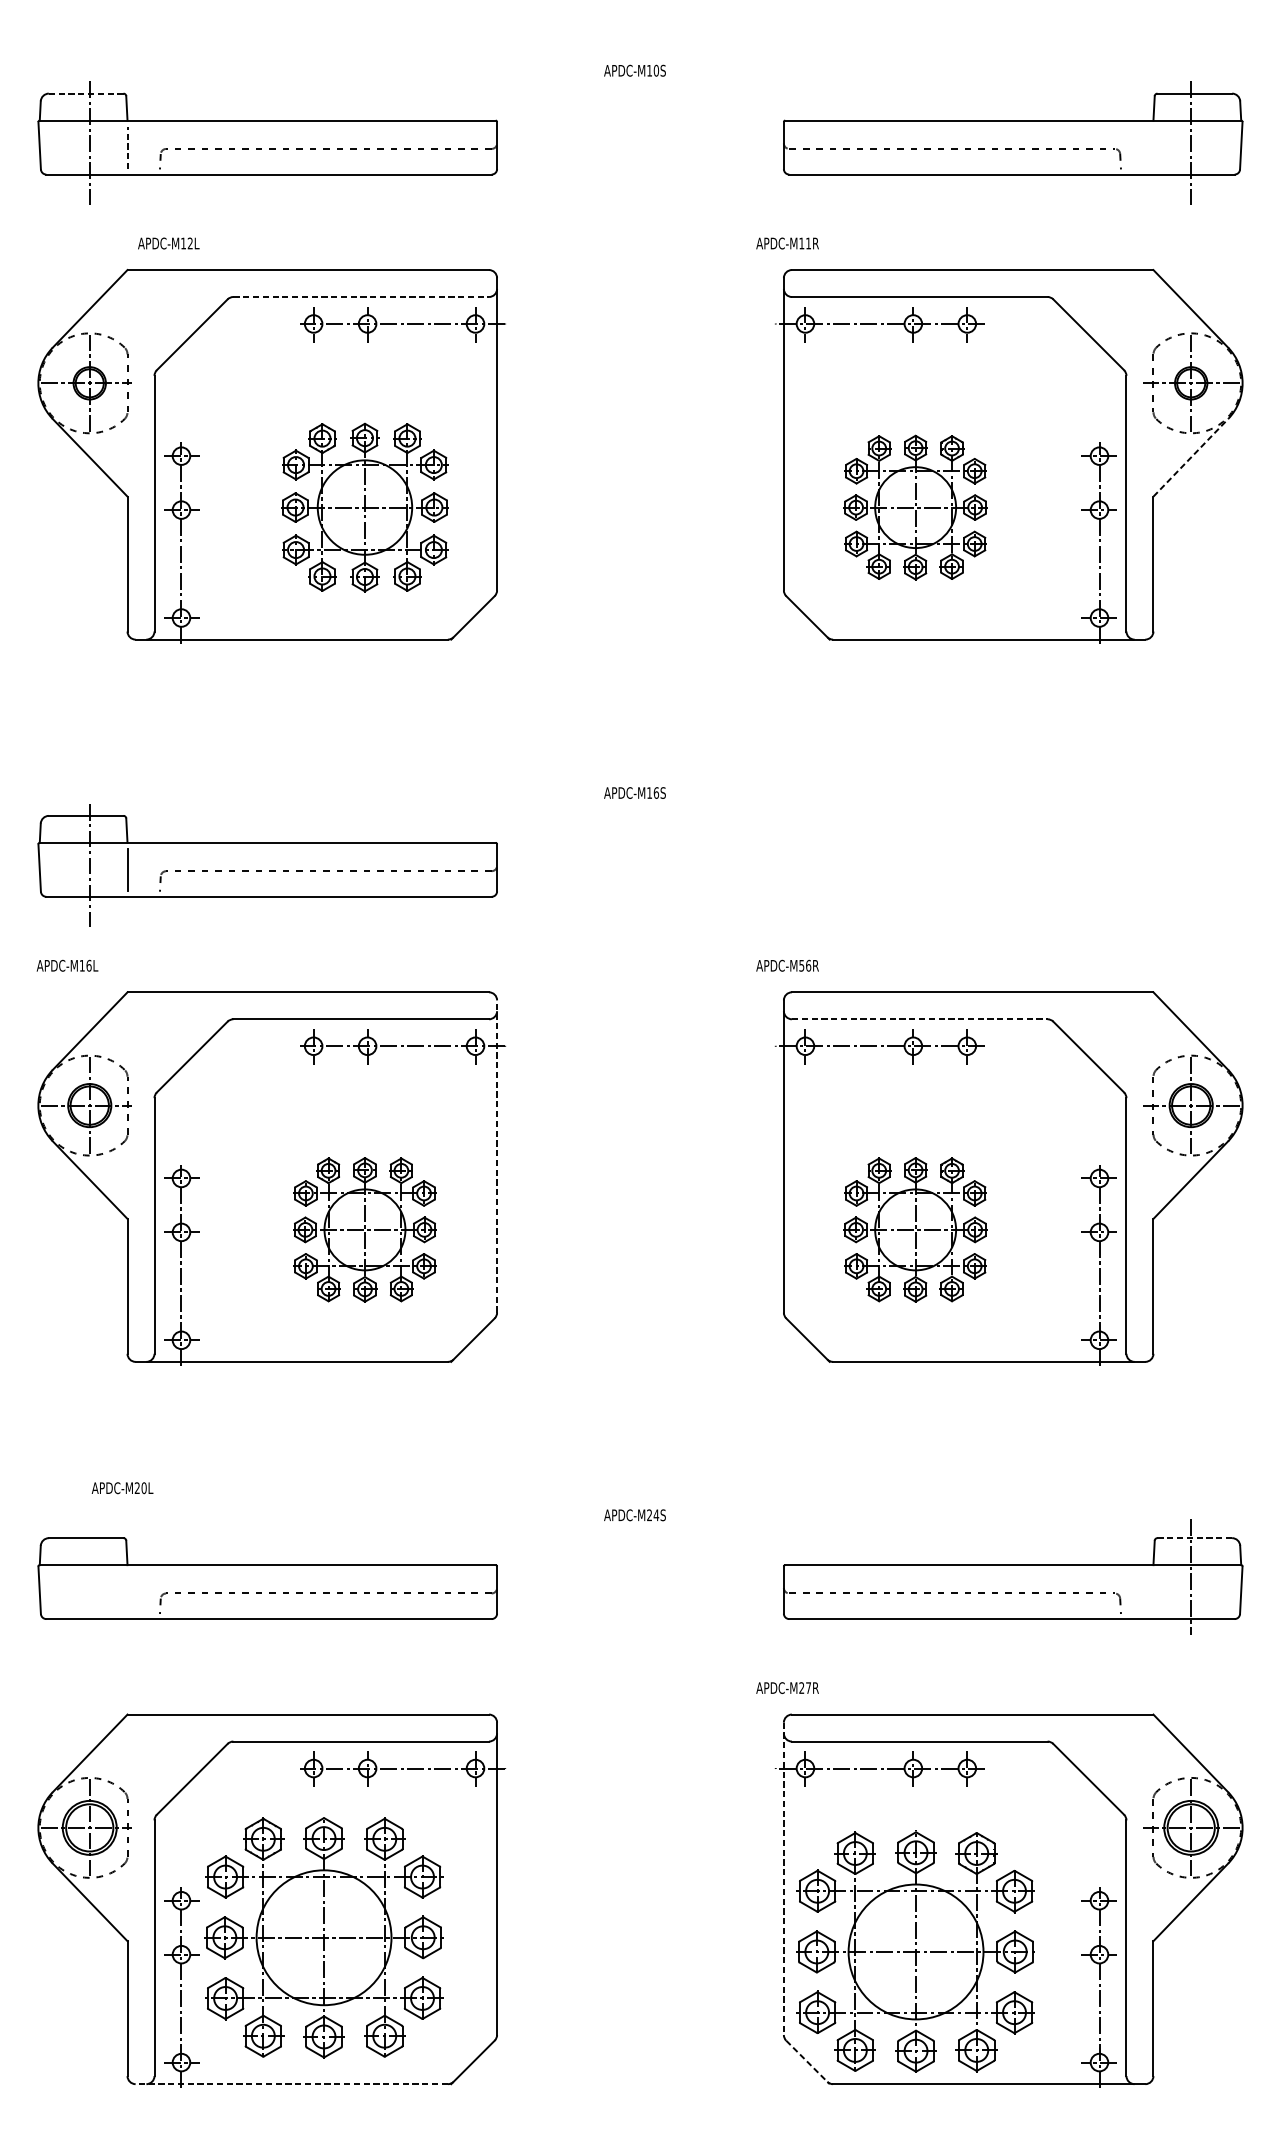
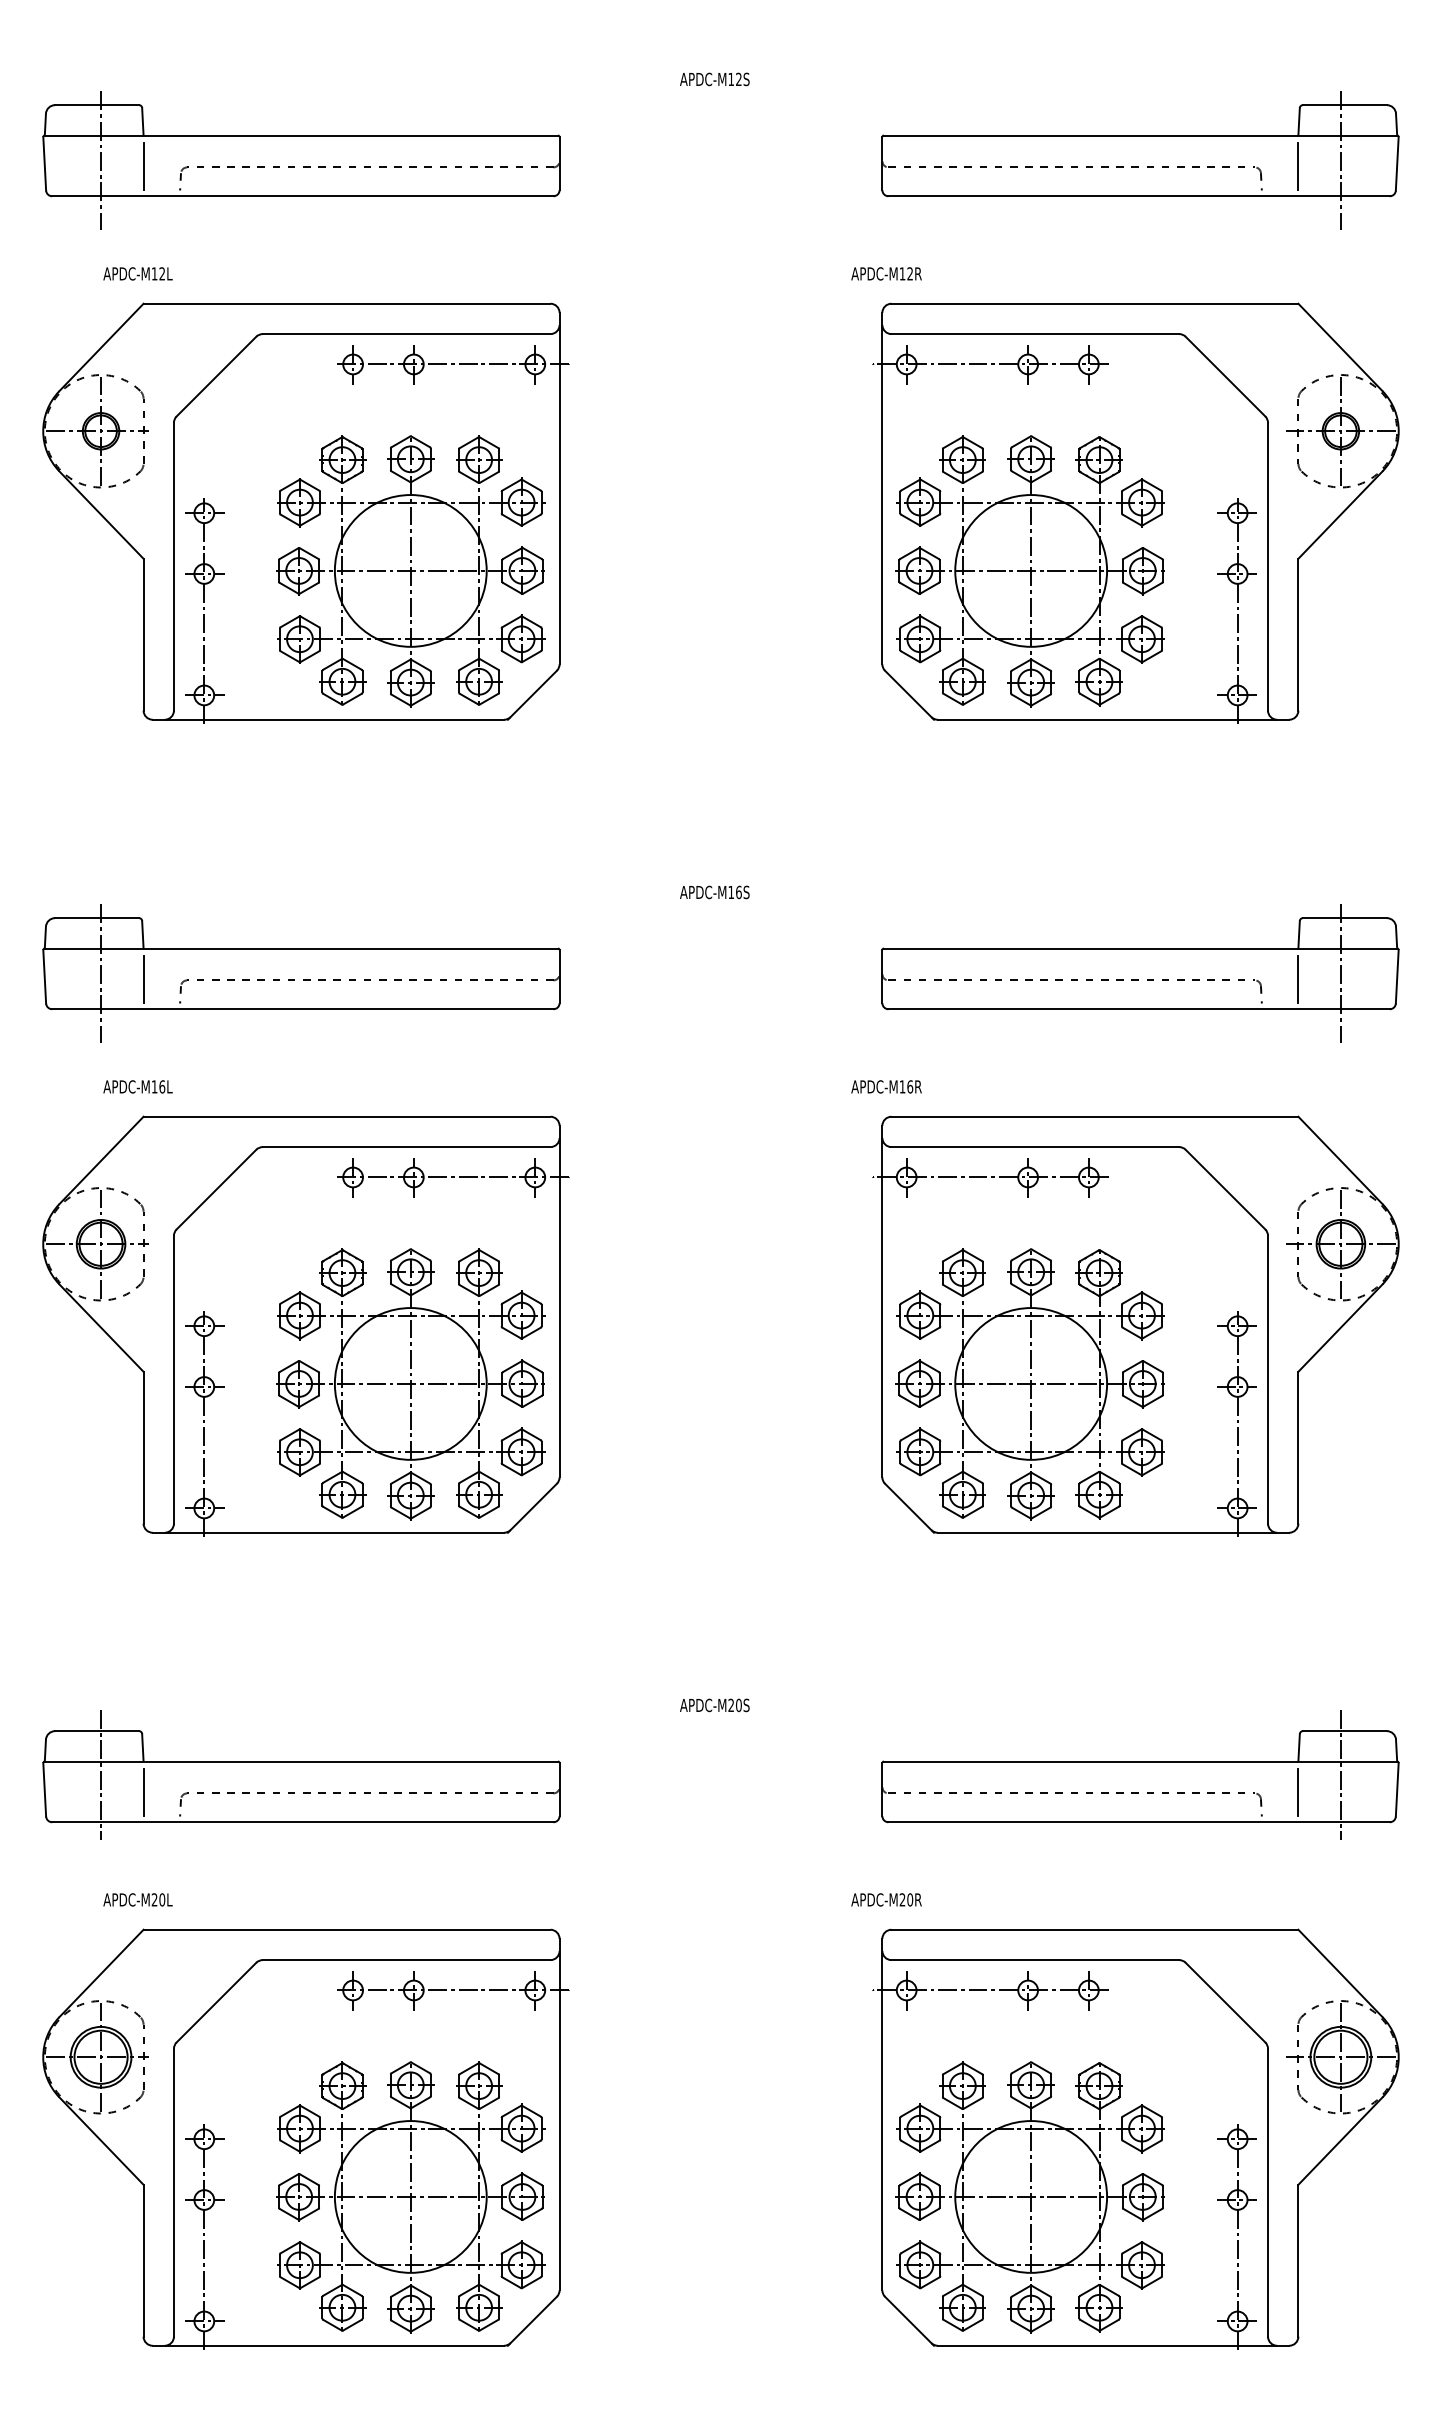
text: (656, 70) -> (738, 79), APDC-M10S -> APDC-M12S
line: (85, 93) -> (96, 105), dashed -> solid
line: (127, 148) -> (143, 166), dashed -> solid
line: (1153, 148) -> (1298, 166), added
text: (168, 243) -> (137, 273), moved
text: (807, 243) -> (909, 273), APDC-M11R -> APDC-M12R
line: (361, 297) -> (406, 334), dashed -> solid
line: (1190, 458) -> (1340, 515), dashed -> solid
part: (364, 507) -> (410, 571), size x1.43
part: (914, 507) -> (1029, 571), size x1.67
part: (1013, 865) -> (1140, 973), added
text: (67, 965) -> (137, 1086), moved
text: (801, 965) -> (902, 1086), APDC-M56R -> APDC-M16R
line: (919, 1019) -> (1035, 1147), dashed -> solid
line: (497, 1156) -> (559, 1301), dashed -> solid
part: (364, 1230) -> (410, 1384), size x1.67
part: (914, 1230) -> (1029, 1384), size x1.67
text: (122, 1487) -> (137, 1899), moved
text: (656, 1515) -> (738, 1705), APDC-M24S -> APDC-M20S
line: (1195, 1538) -> (1345, 1731), dashed -> solid
line: (90, 1576) -> (101, 1774), added
line: (127, 1592) -> (143, 1792), added
line: (1153, 1592) -> (1298, 1792), added
text: (808, 1687) -> (910, 1899), APDC-M27R -> APDC-M20R
line: (783, 1878) -> (882, 2114), dashed -> solid
part: (323, 1938) -> (410, 2197), moved
line: (807, 2062) -> (909, 2321), dashed -> solid
line: (291, 2083) -> (328, 2345), dashed -> solid

